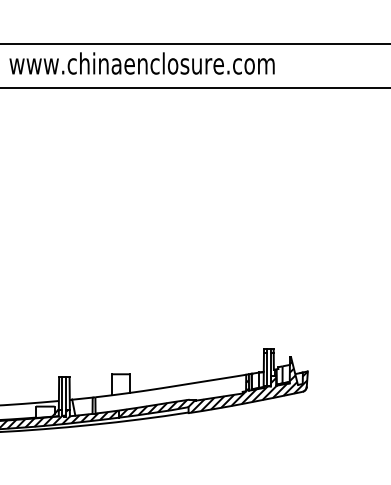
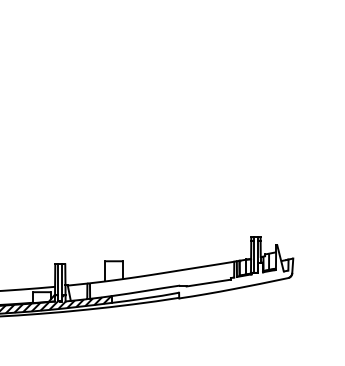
hatch: (213, 389) -> (202, 275), removed

